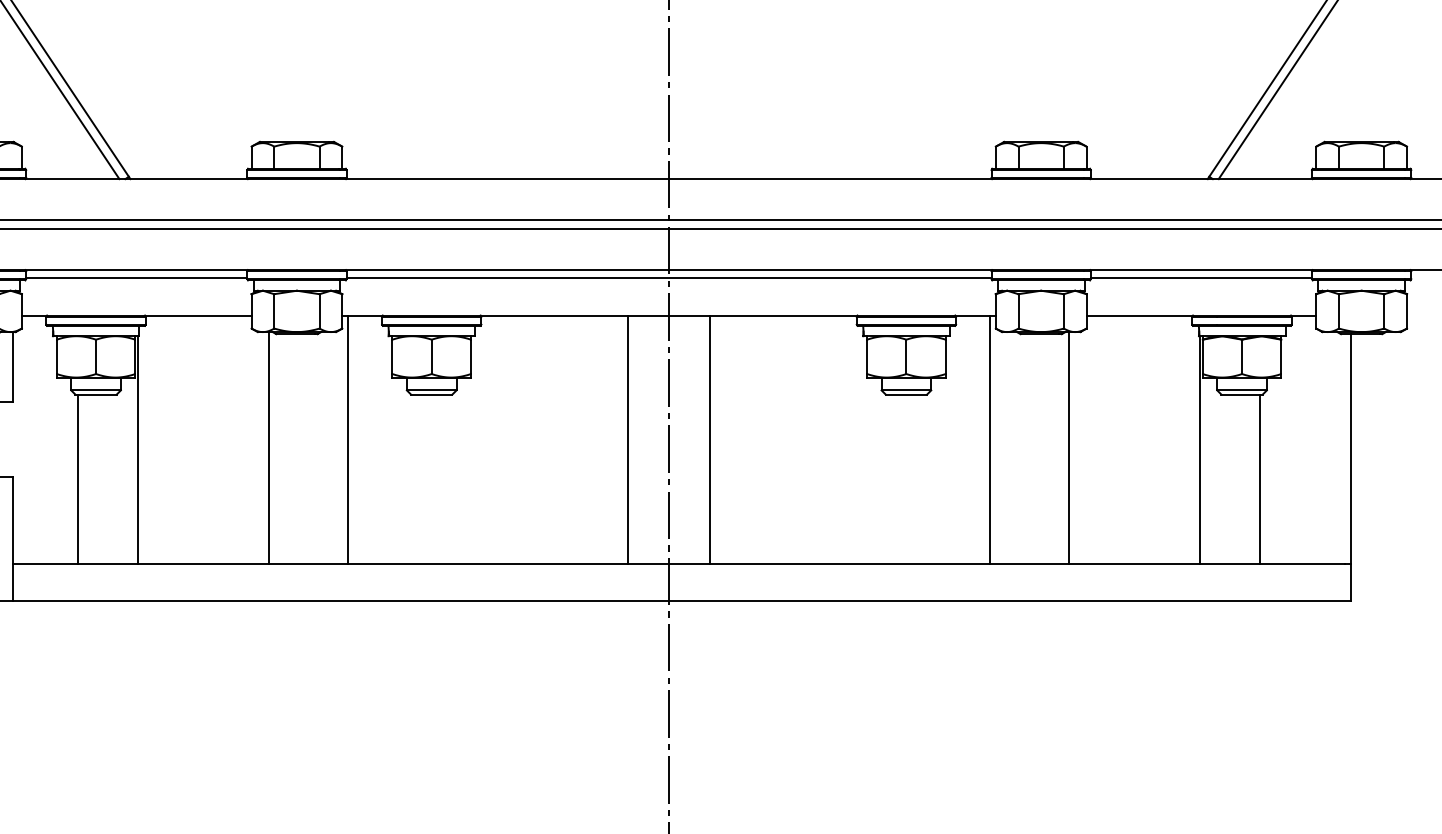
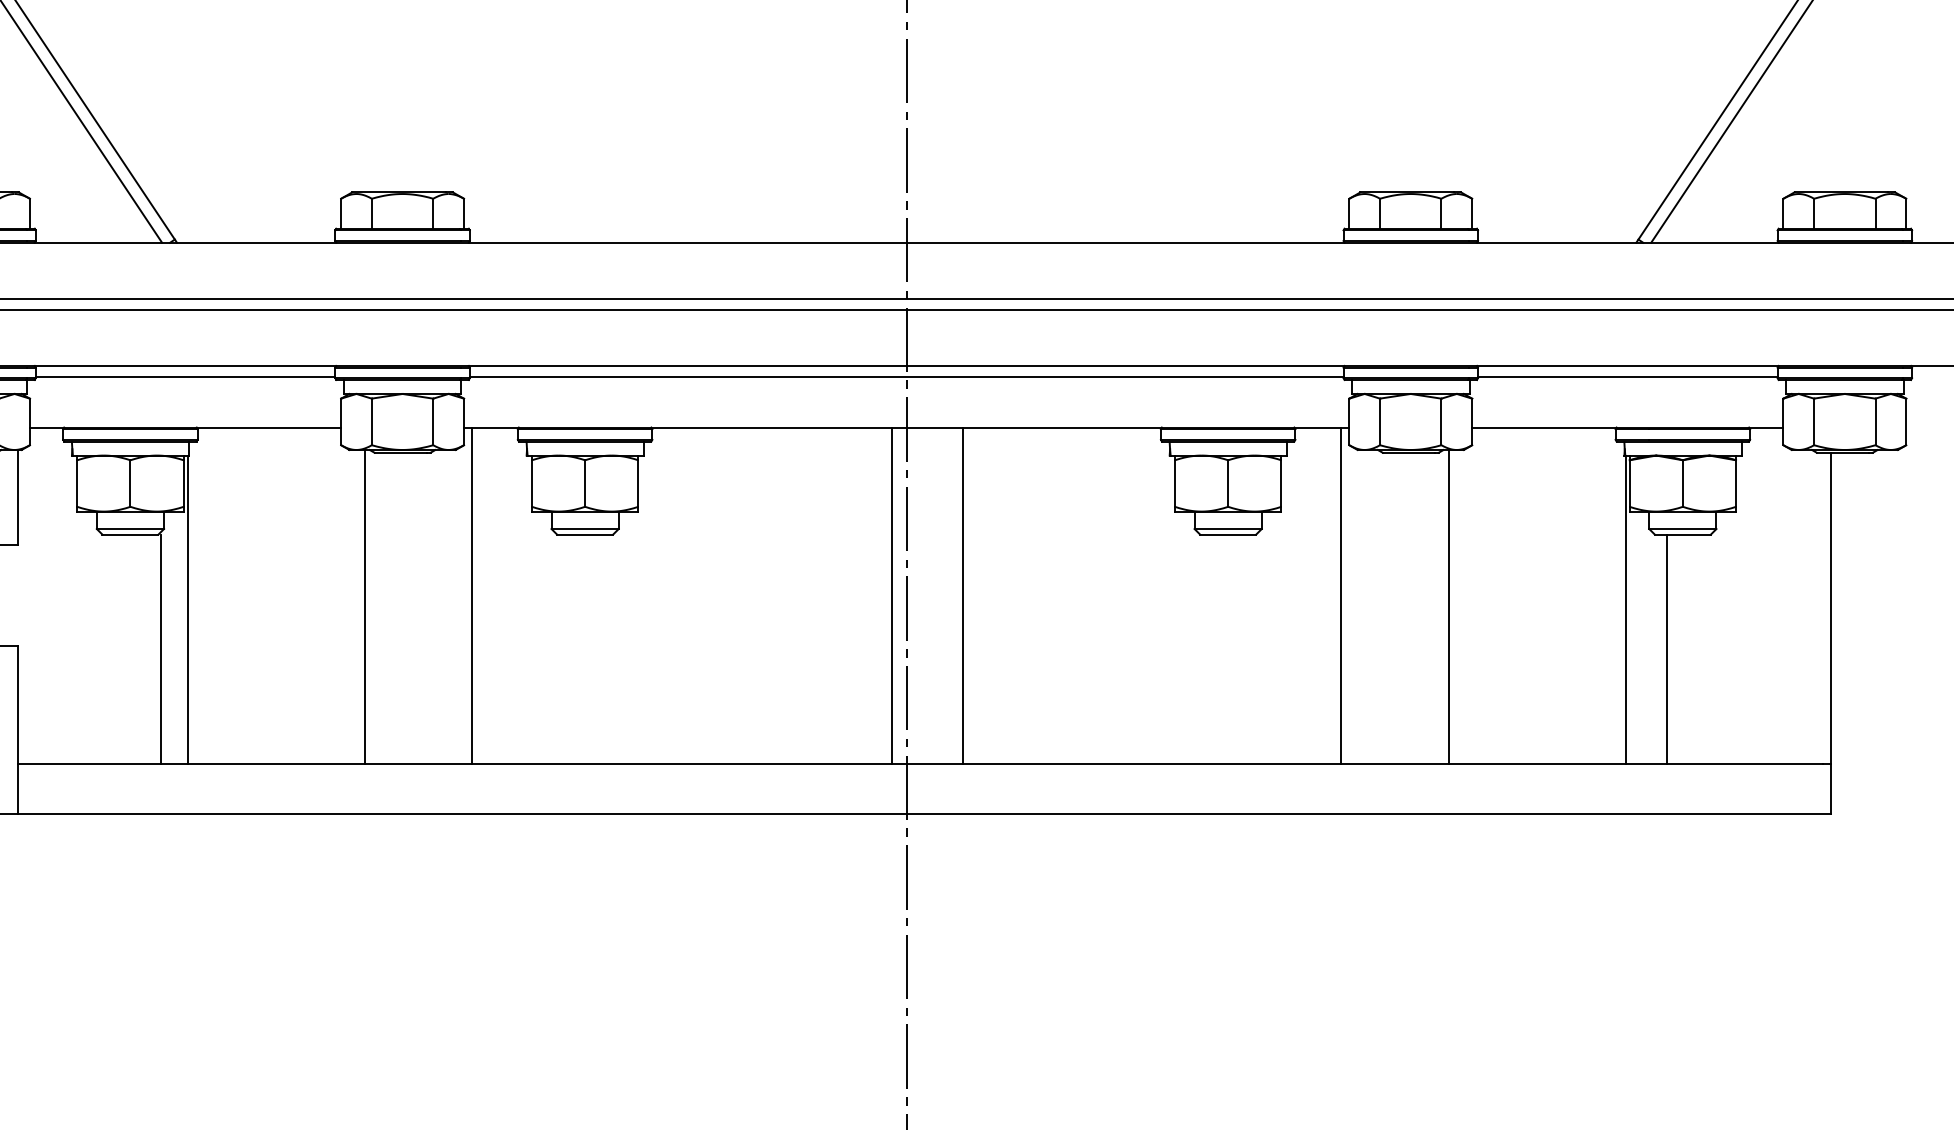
line: (627, 439) -> (891, 595), moved
line: (78, 478) -> (160, 648), moved
line: (1259, 478) -> (1666, 648), moved

